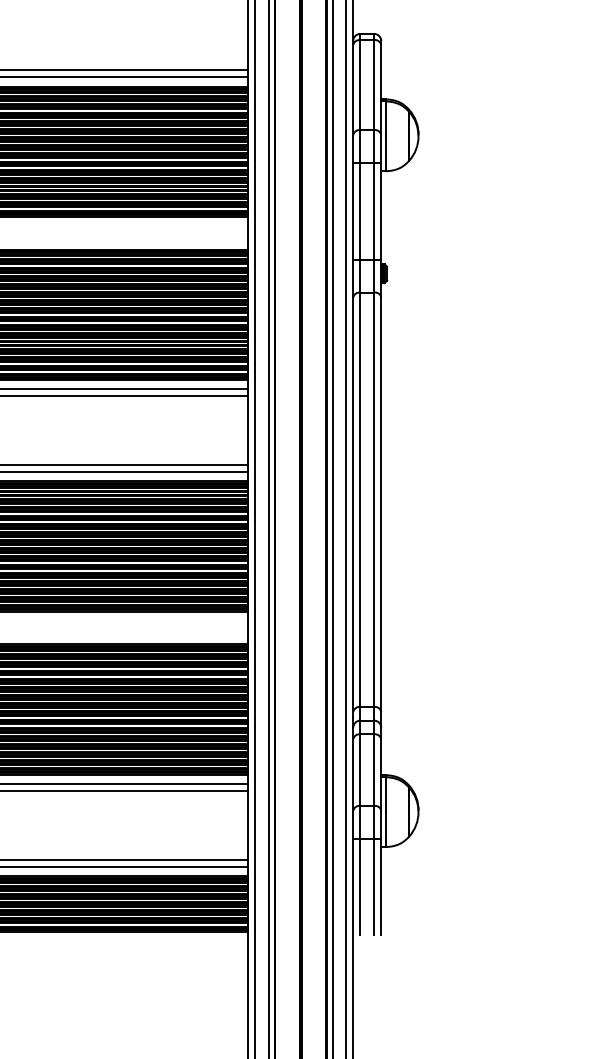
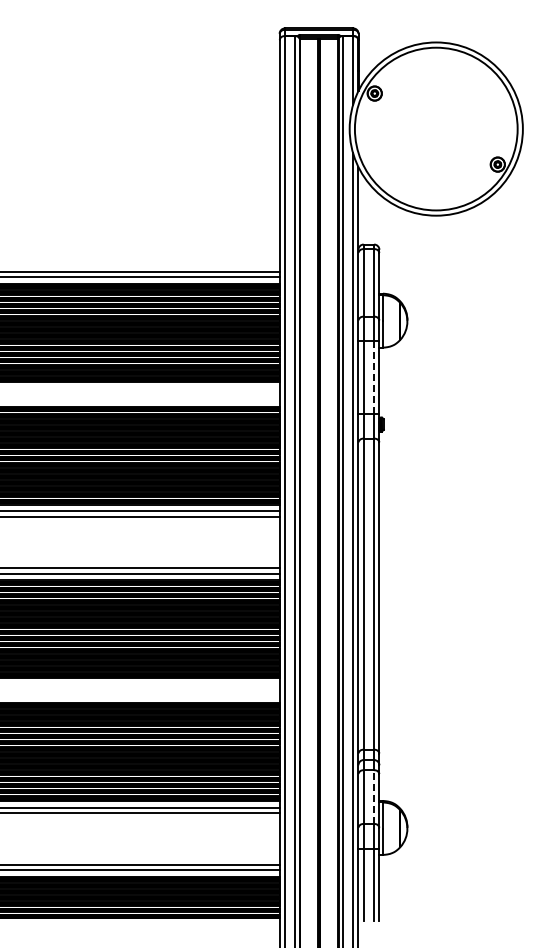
line: (374, 211) -> (374, 377), solid -> dashed
line: (374, 770) -> (374, 797), solid -> dashed

